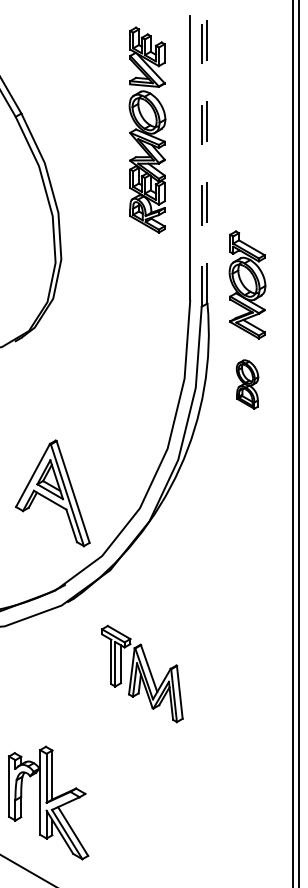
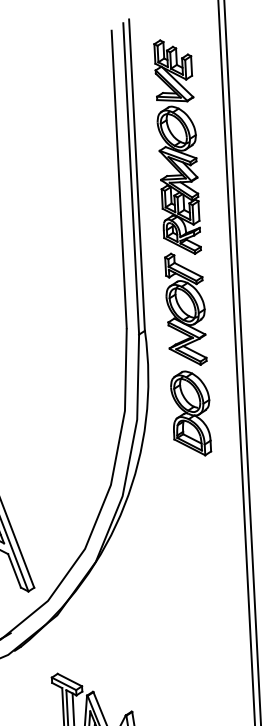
part: (147, 129) -> (177, 146), moved
line: (207, 154) -> (137, 174), dashed -> solid
line: (201, 158) -> (131, 179), dashed -> solid
part: (247, 384) -> (191, 413), size x1.67

